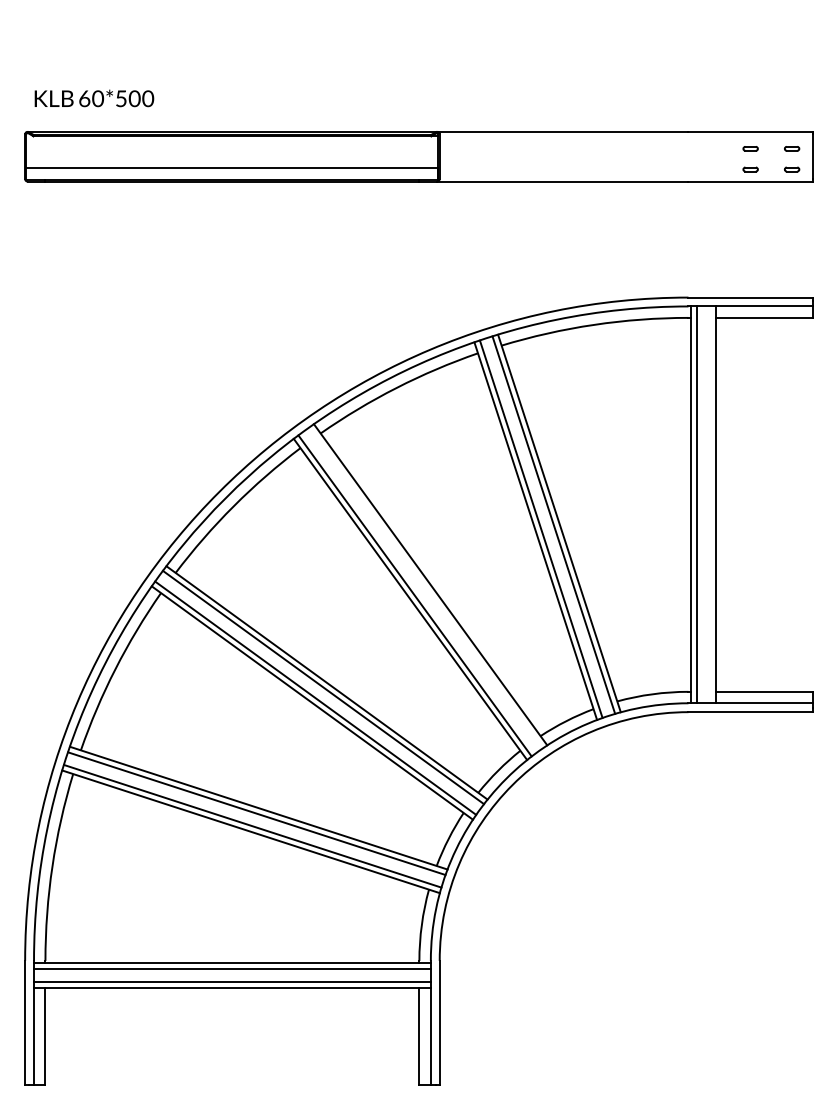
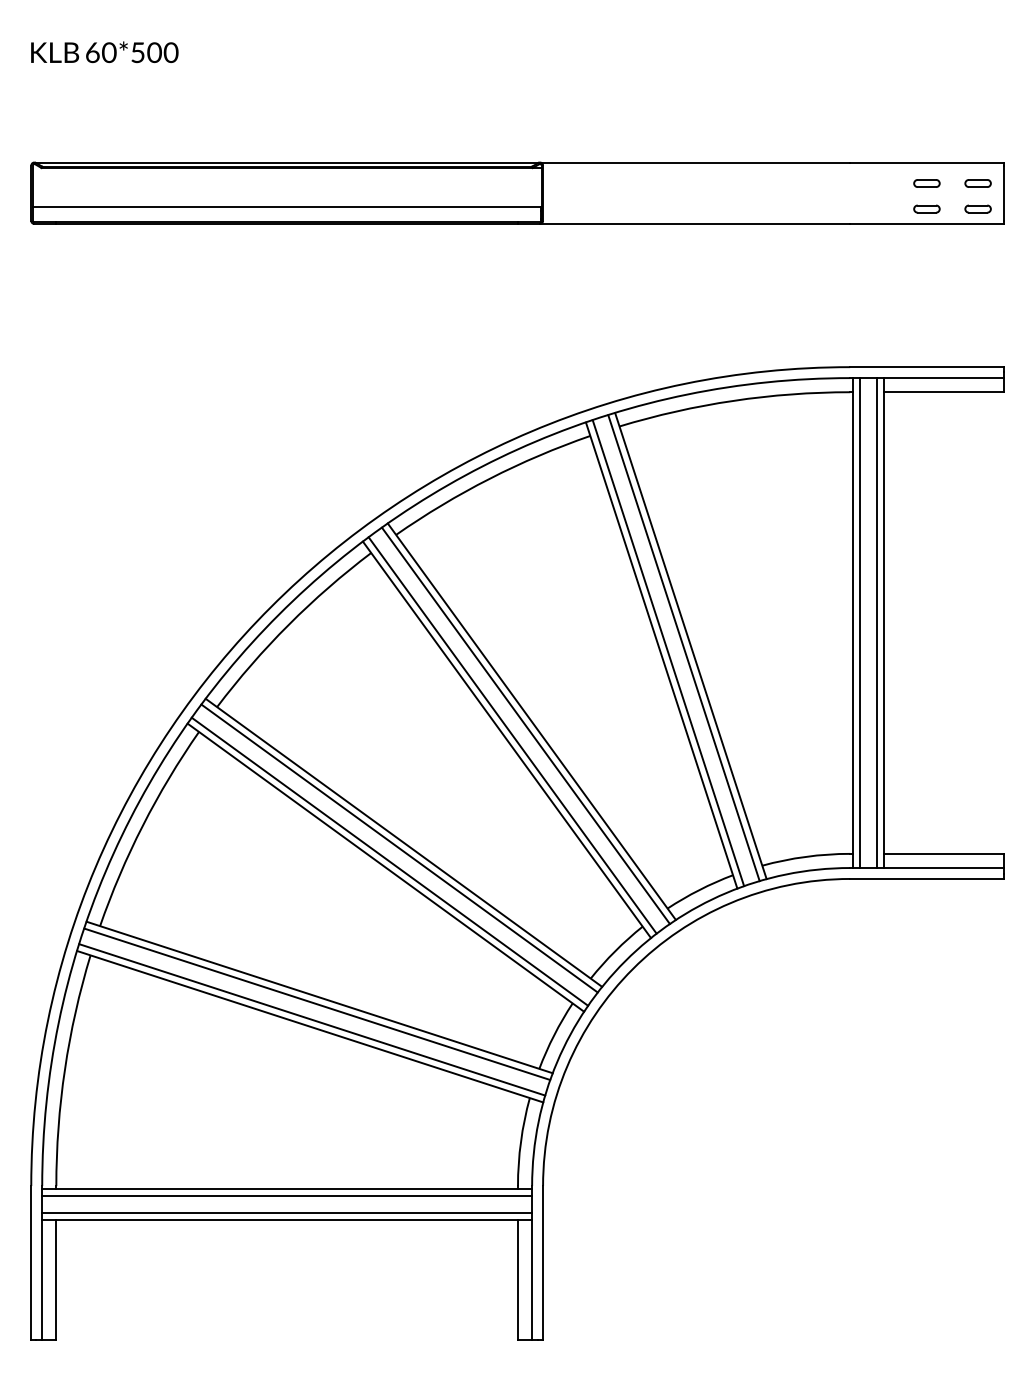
text: (94, 98) -> (104, 52), moved
part: (750, 148) -> (926, 183), size x1.43
part: (791, 148) -> (977, 183), size x1.43
part: (750, 169) -> (926, 208), size x1.43
part: (791, 169) -> (977, 208), size x1.43
line: (709, 504) -> (876, 622), added
line: (425, 587) -> (525, 725), added

